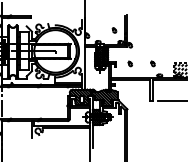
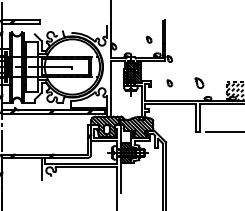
part: (152, 64) -> (198, 83), size x1.6

